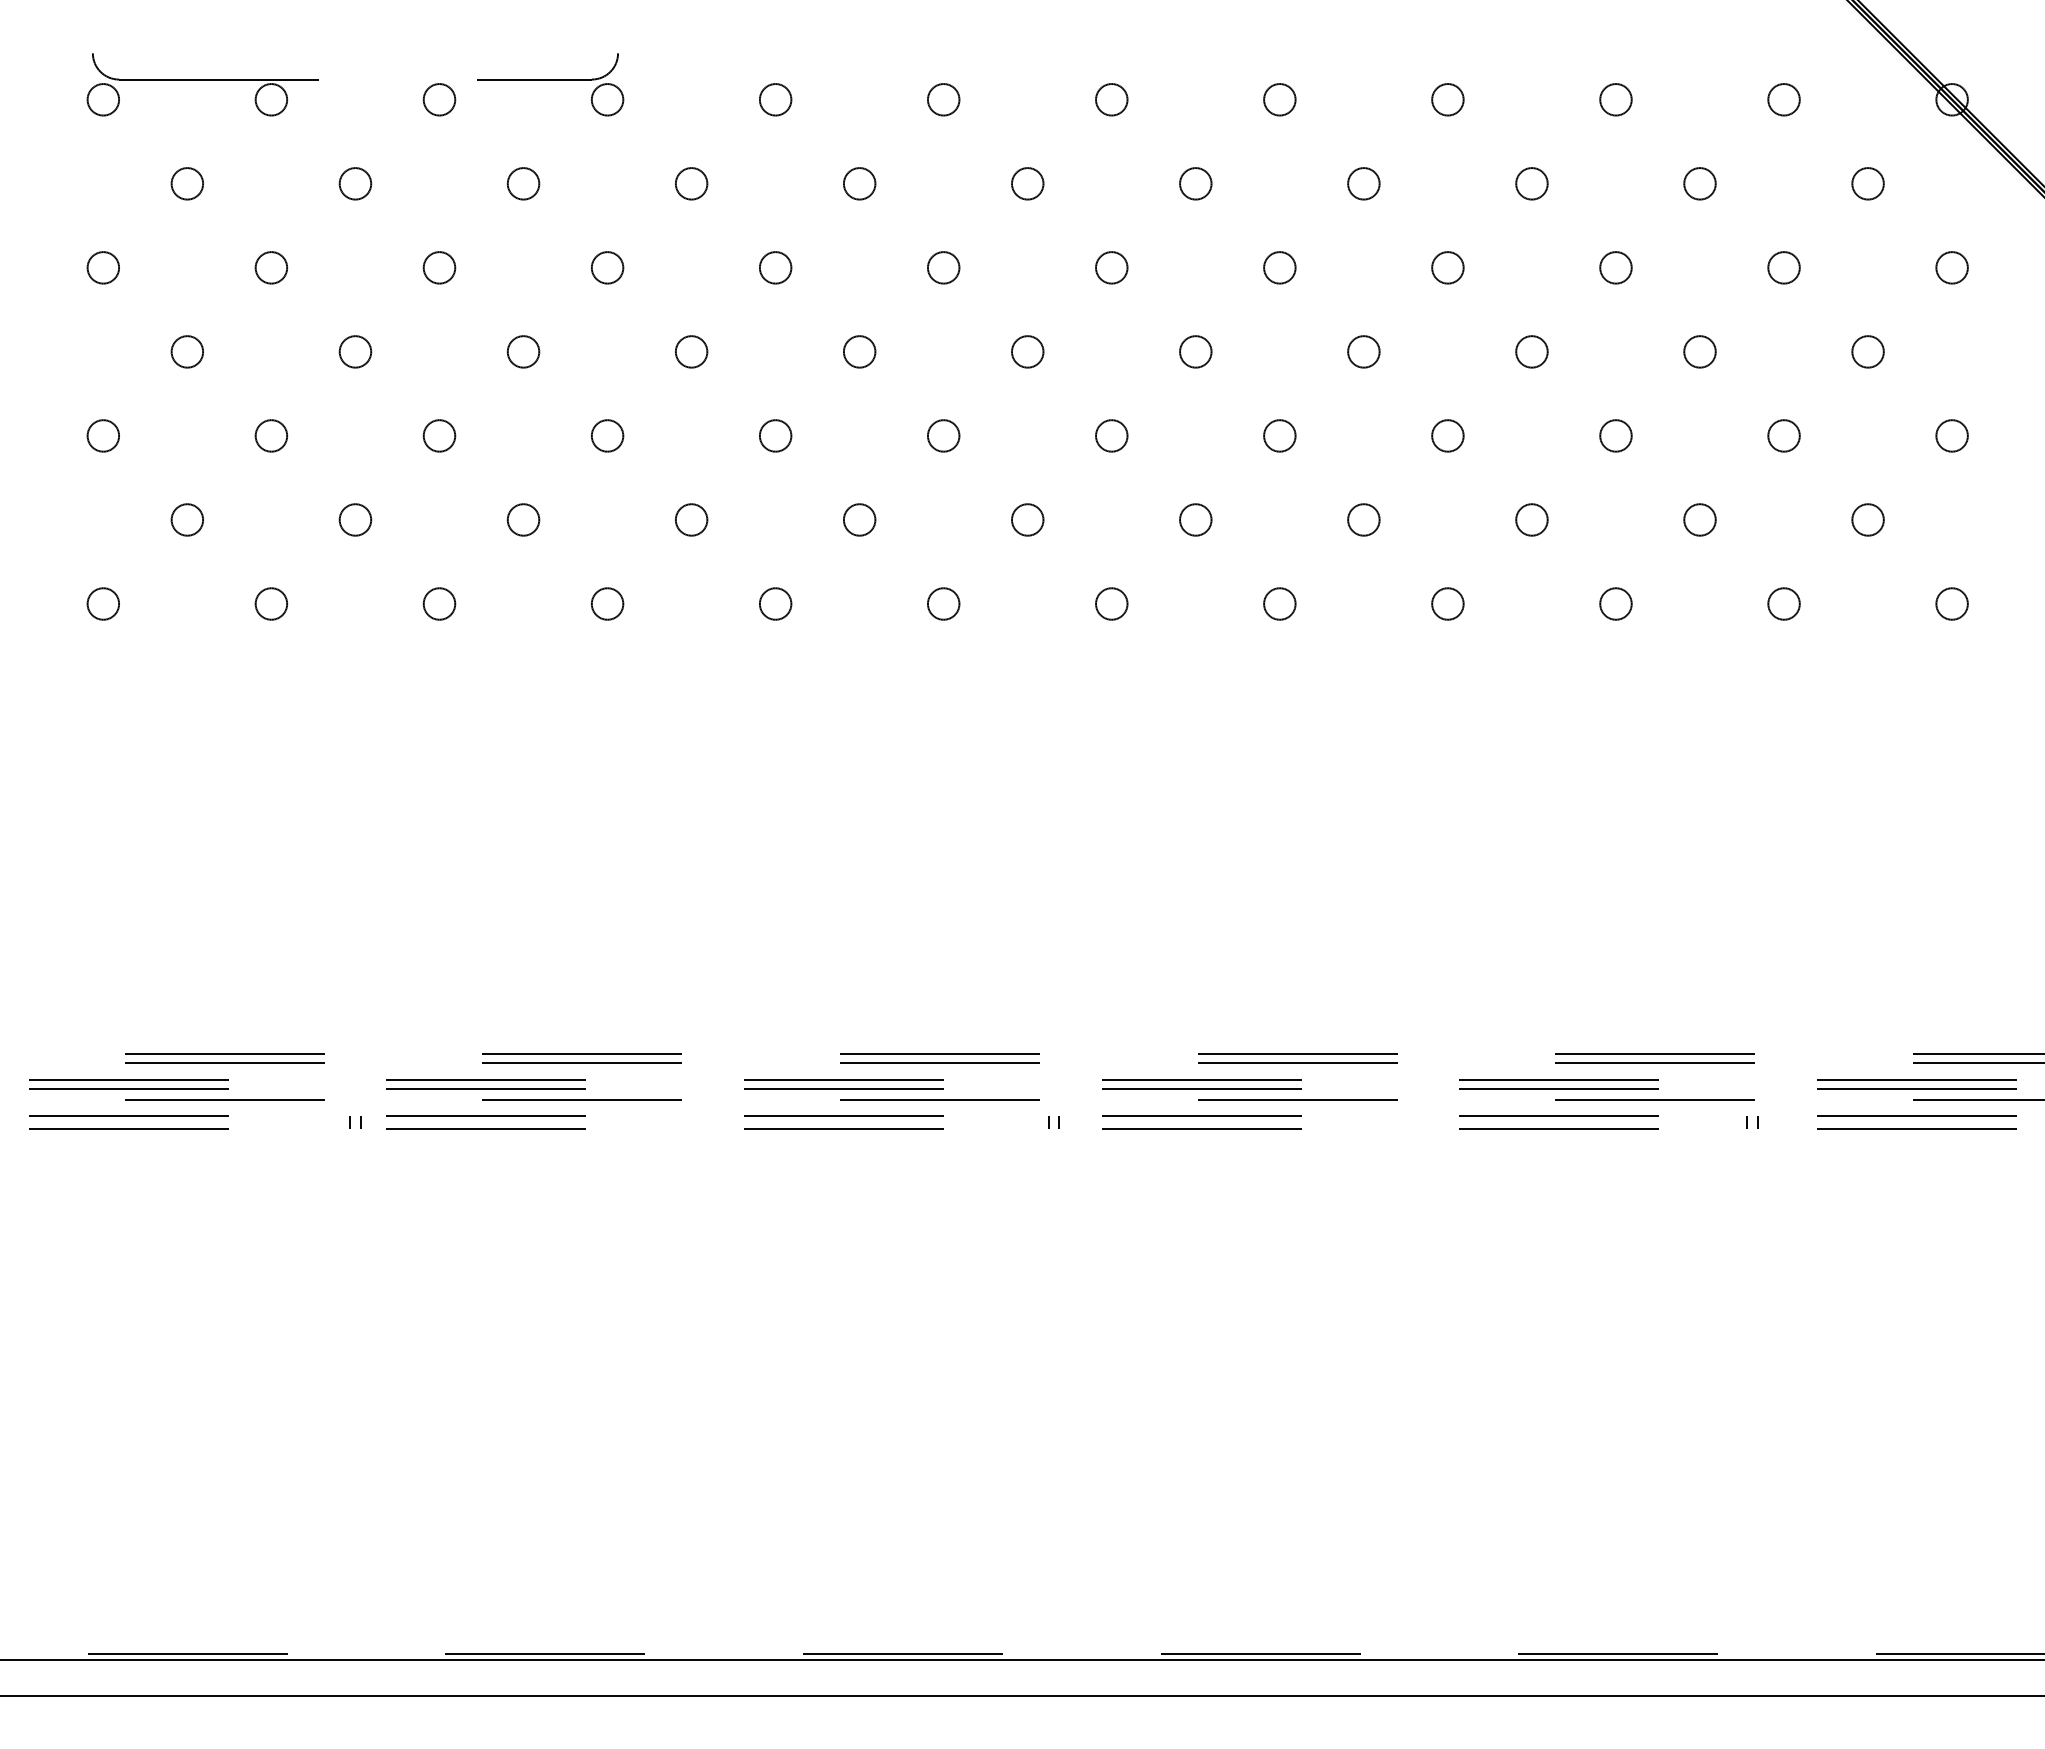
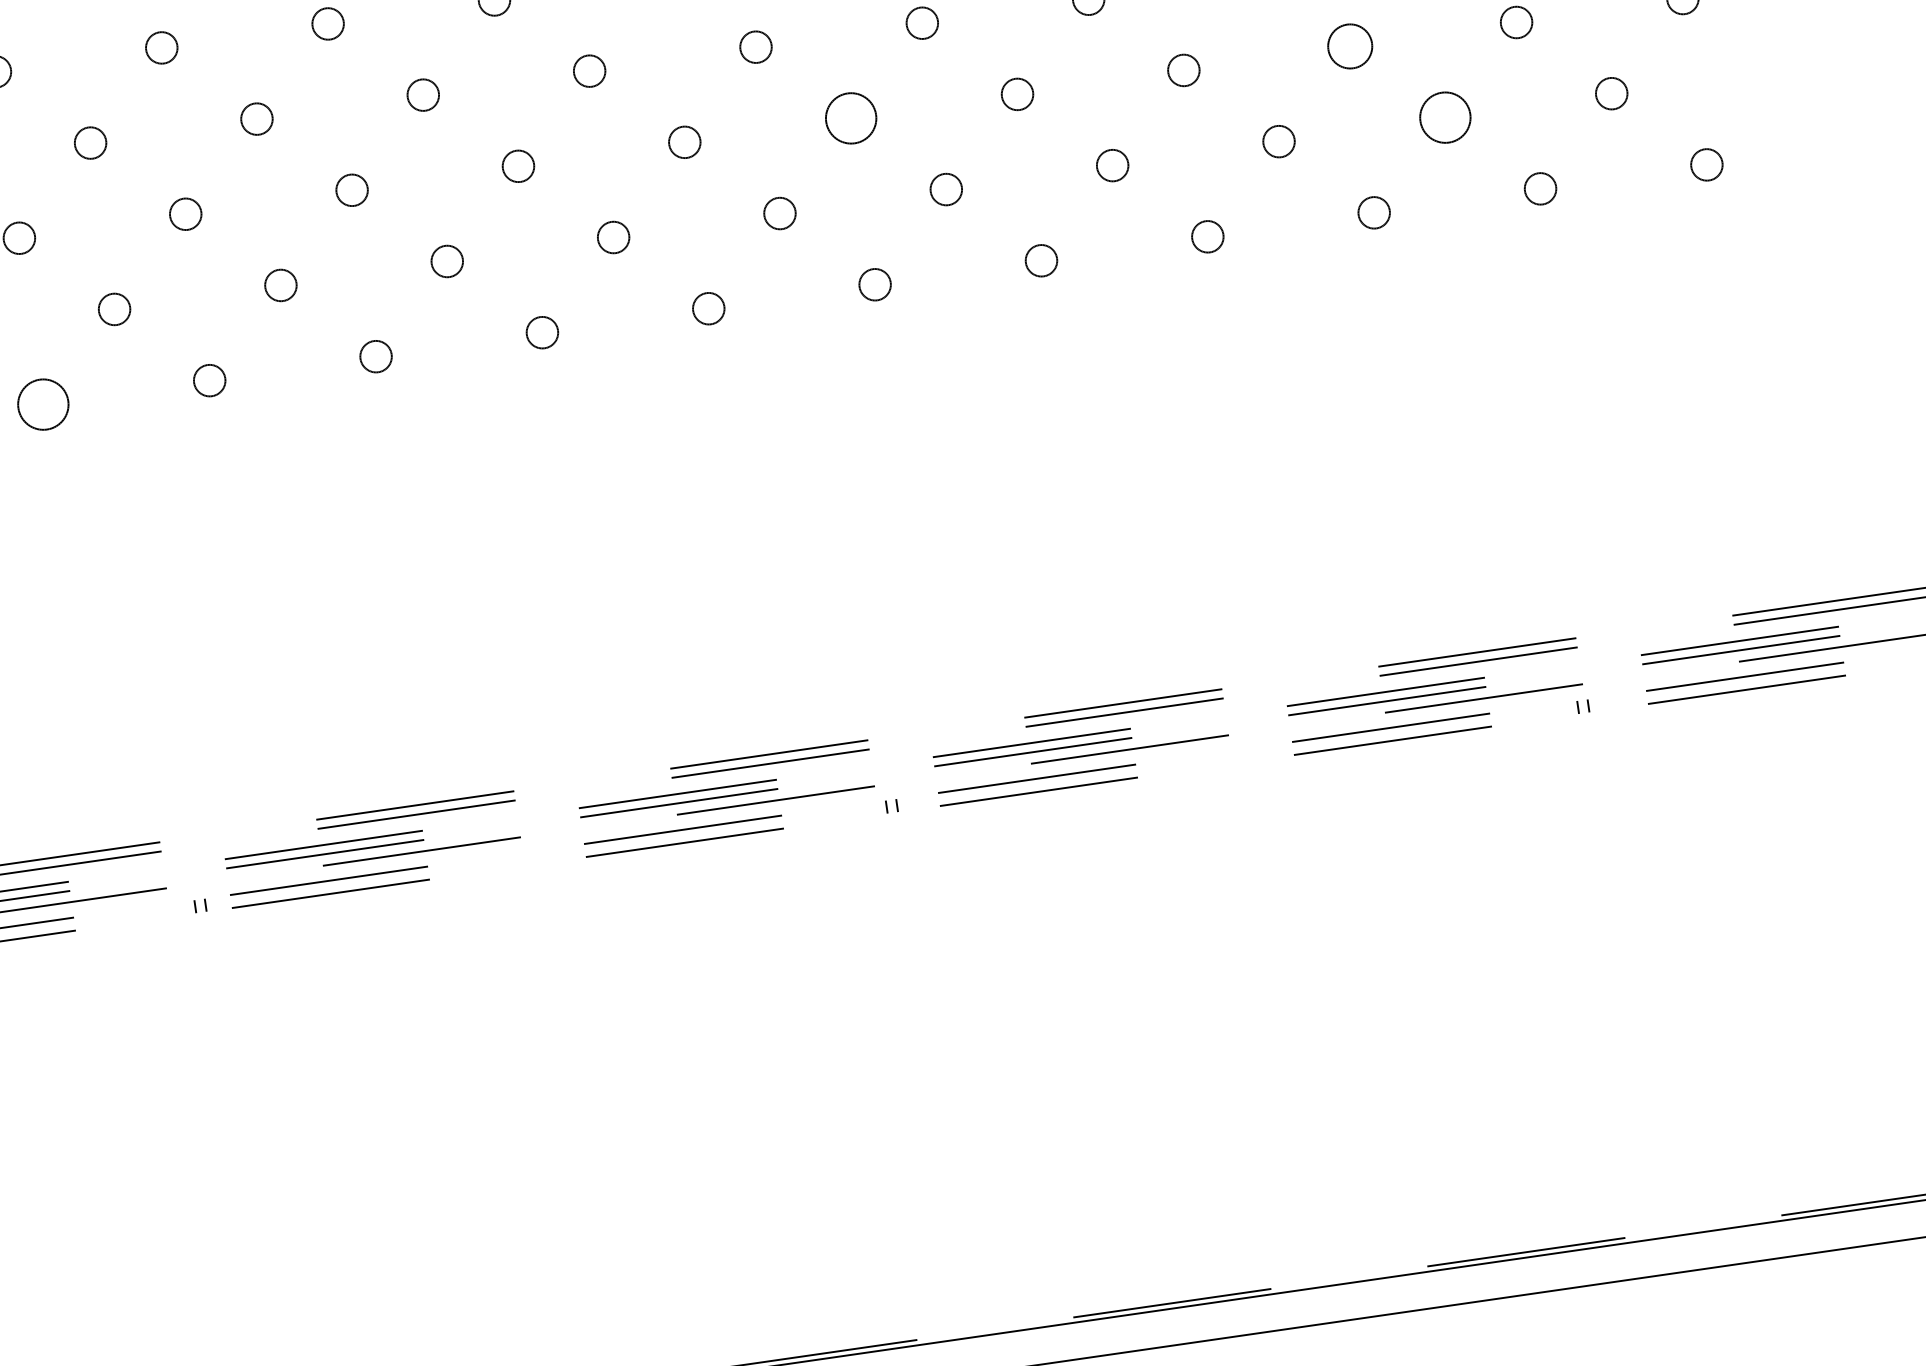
circle: (1111, 435) -> (850, 118), size x1.6
circle: (1615, 435) -> (1349, 46), size x1.4
circle: (1699, 519) -> (1444, 117), size x1.6
circle: (271, 603) -> (43, 404), size x1.6

